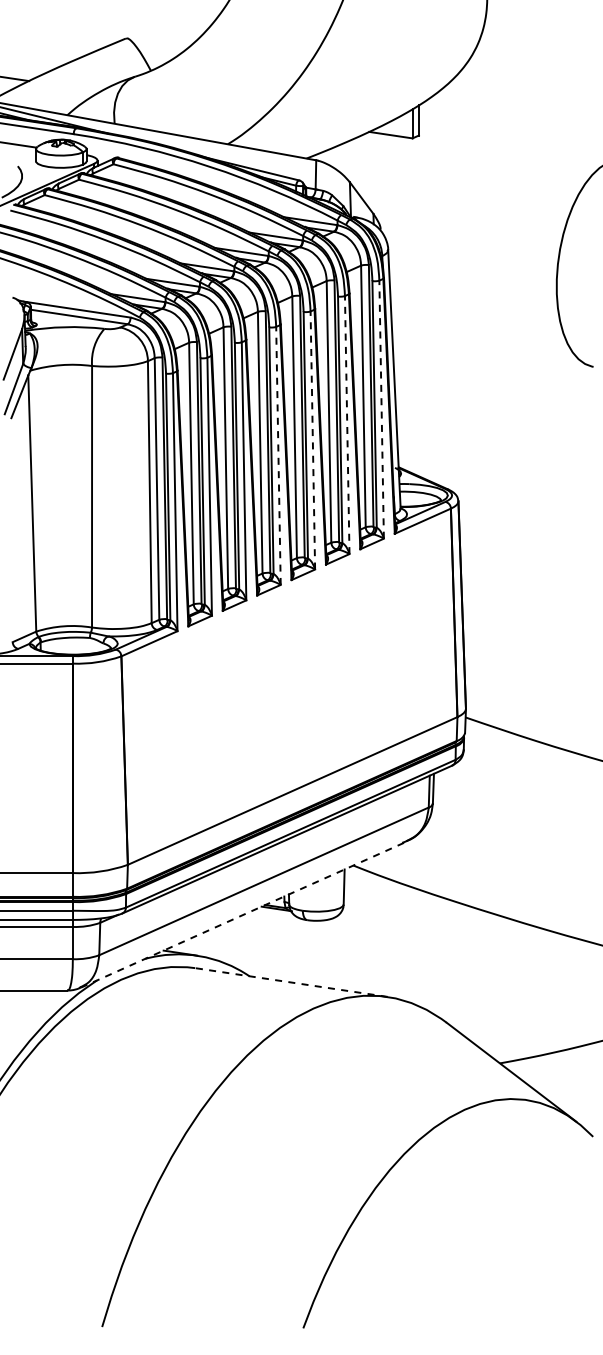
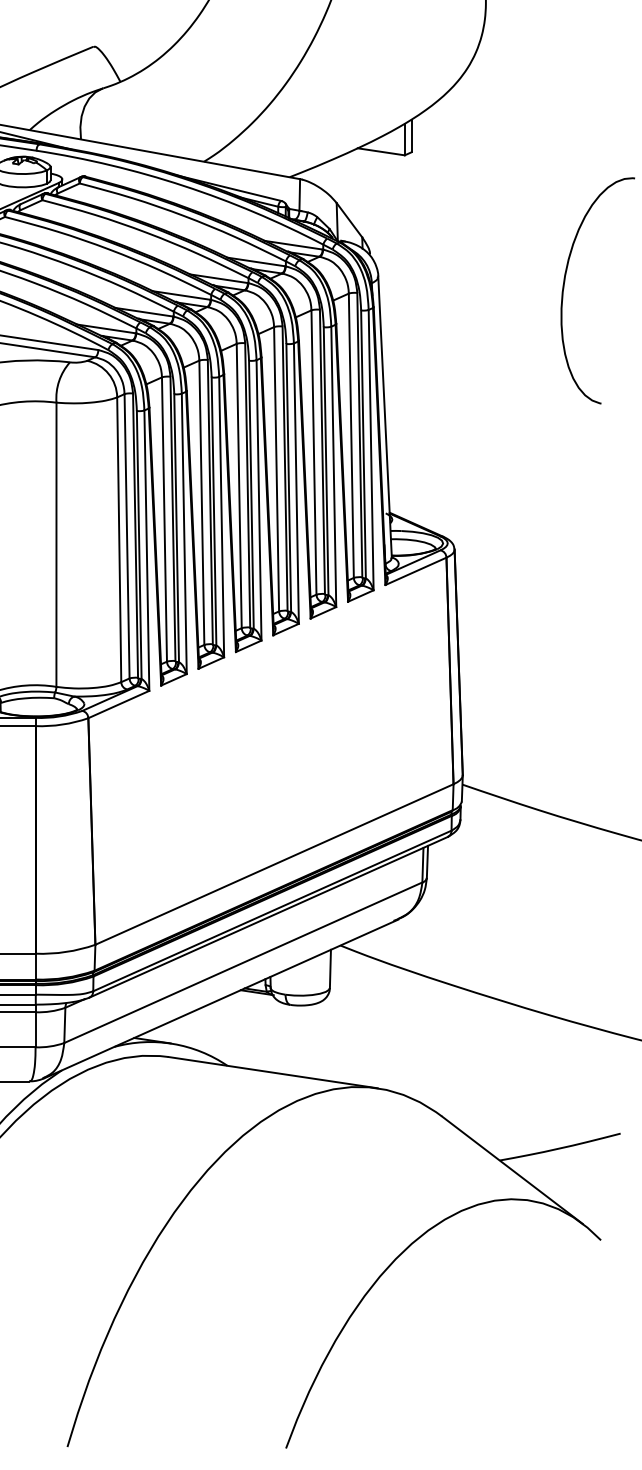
line: (381, 409) -> (371, 449), dashed -> solid
line: (347, 424) -> (334, 466), dashed -> solid
line: (312, 440) -> (296, 483), dashed -> solid
line: (278, 455) -> (259, 499), dashed -> solid
line: (244, 914) -> (222, 998), dashed -> solid
line: (290, 982) -> (272, 1072), dashed -> solid

